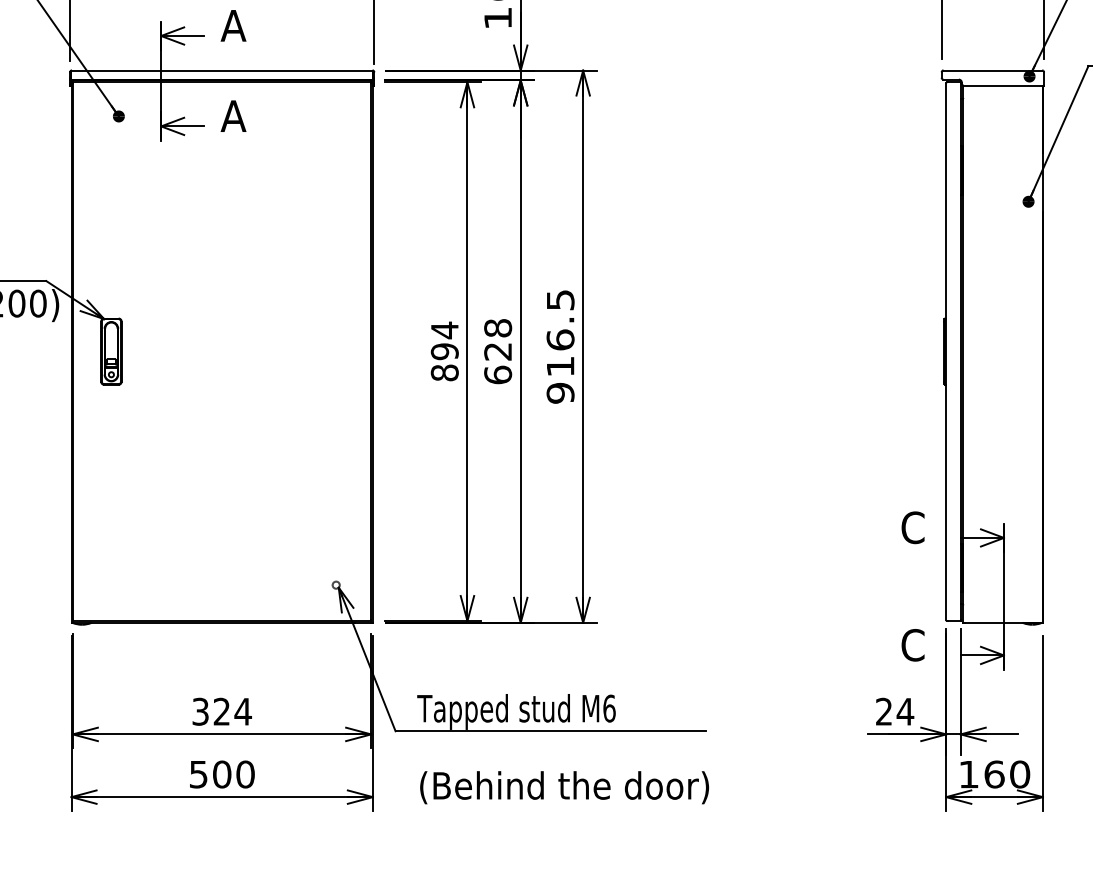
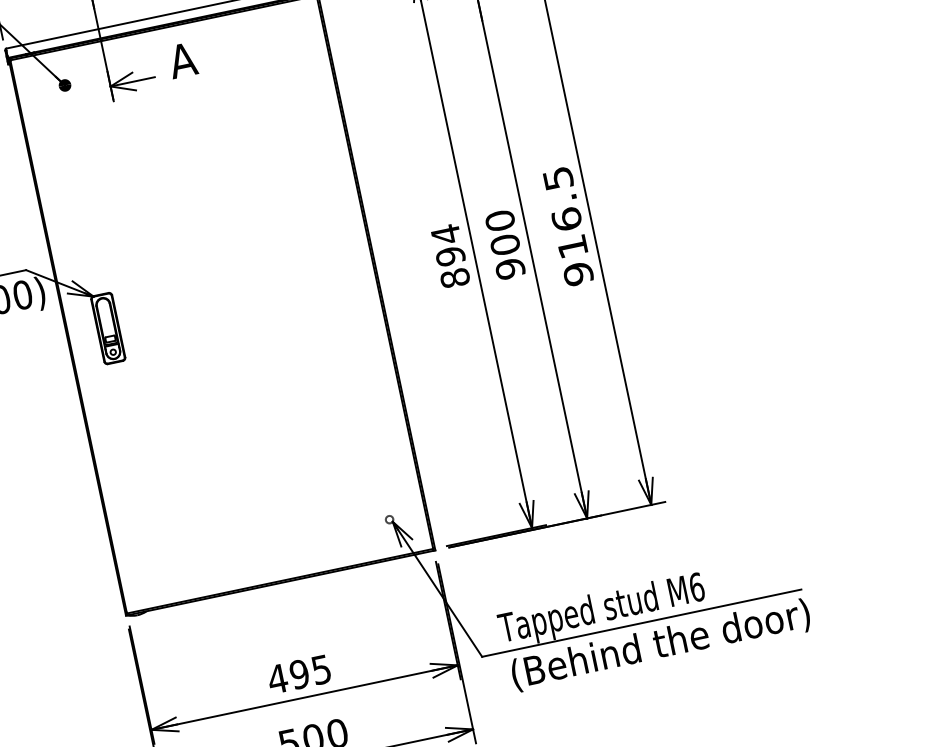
text: (498, 351) -> (505, 244), 628 -> 900
text: (221, 711) -> (299, 674), 324 -> 495
text: (564, 787) -> (660, 645), moved

